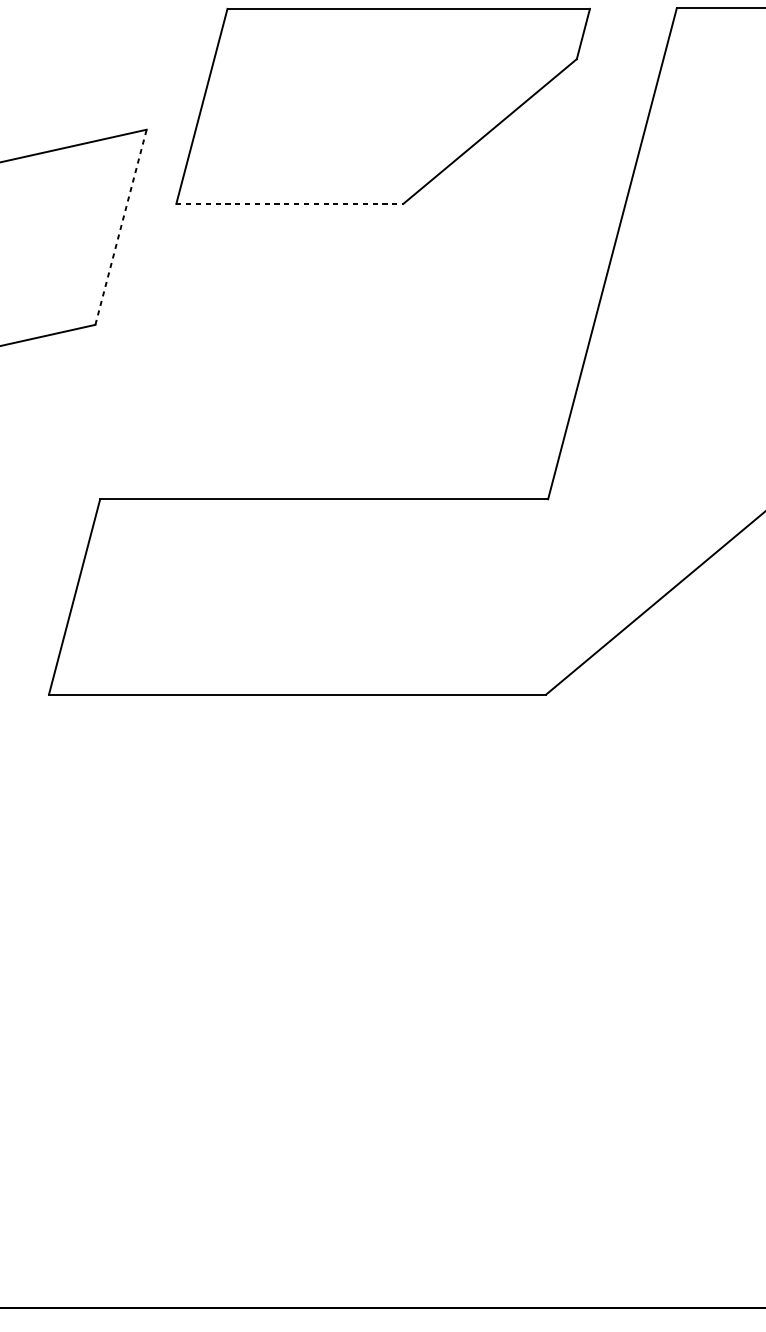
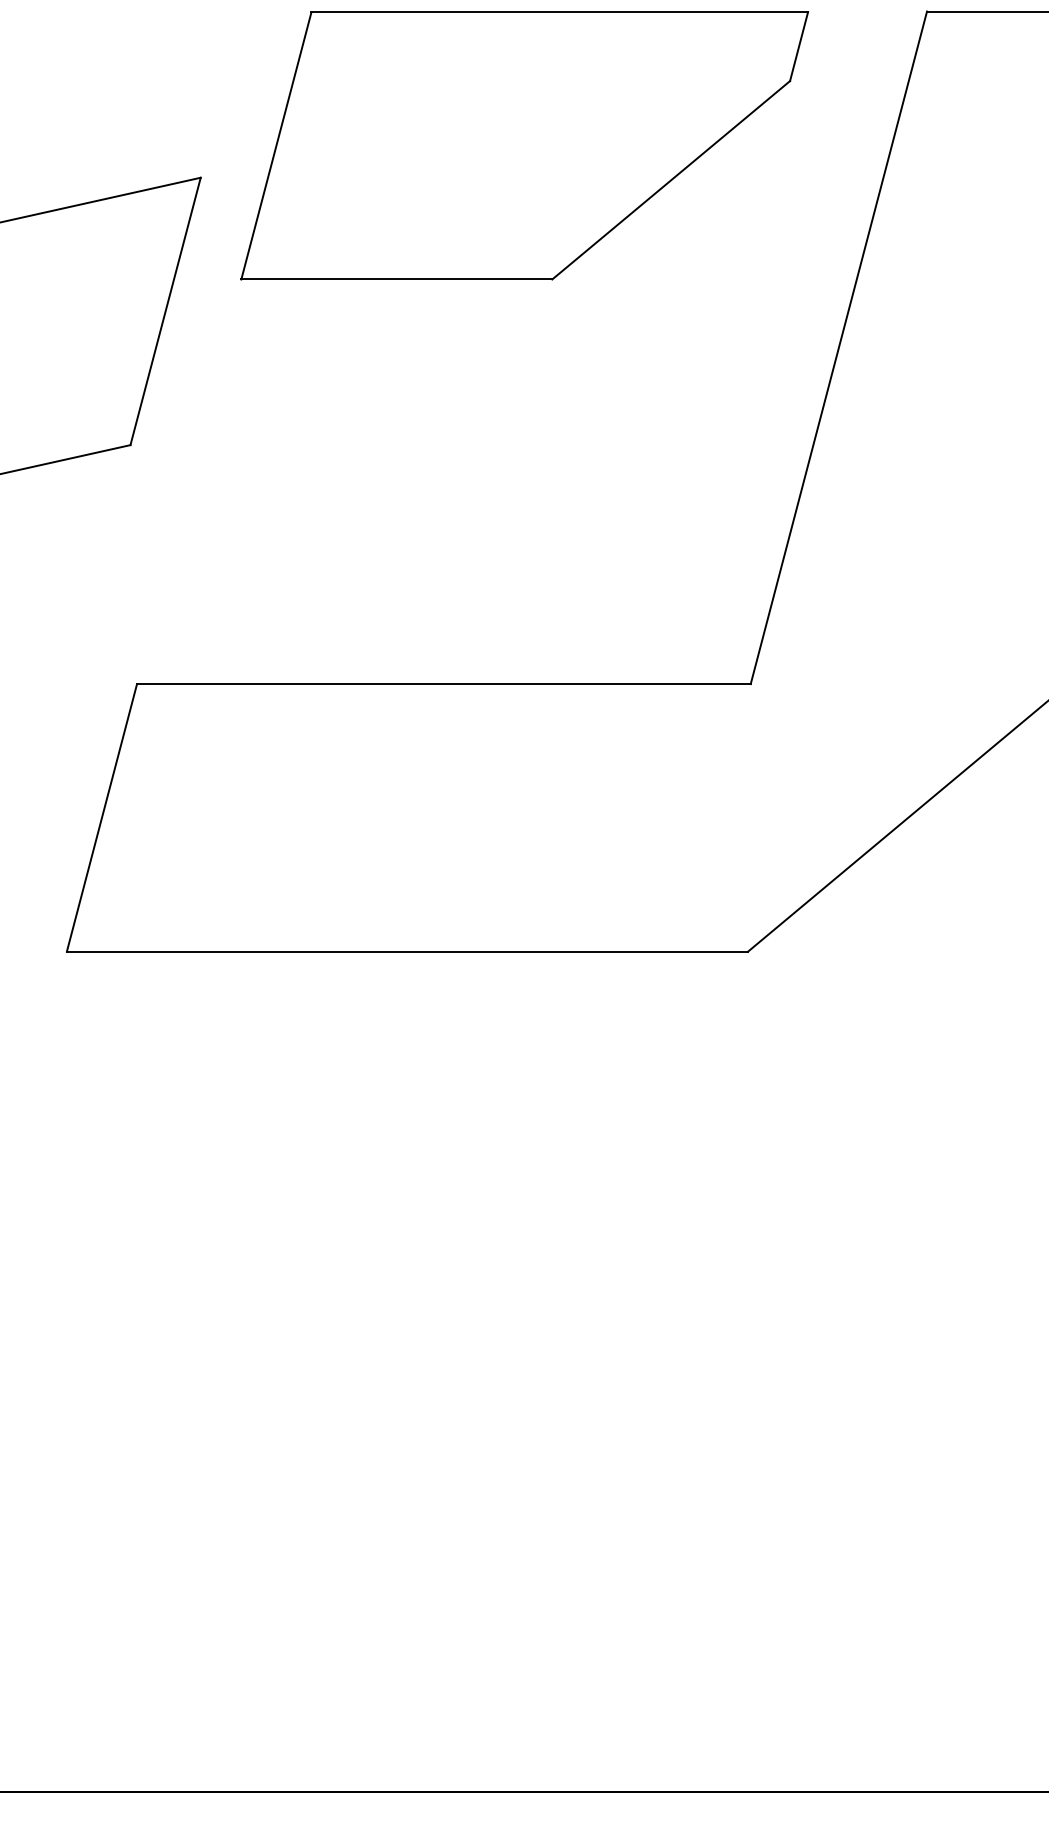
line: (290, 203) -> (397, 279), dashed -> solid
line: (120, 226) -> (165, 310), dashed -> solid

